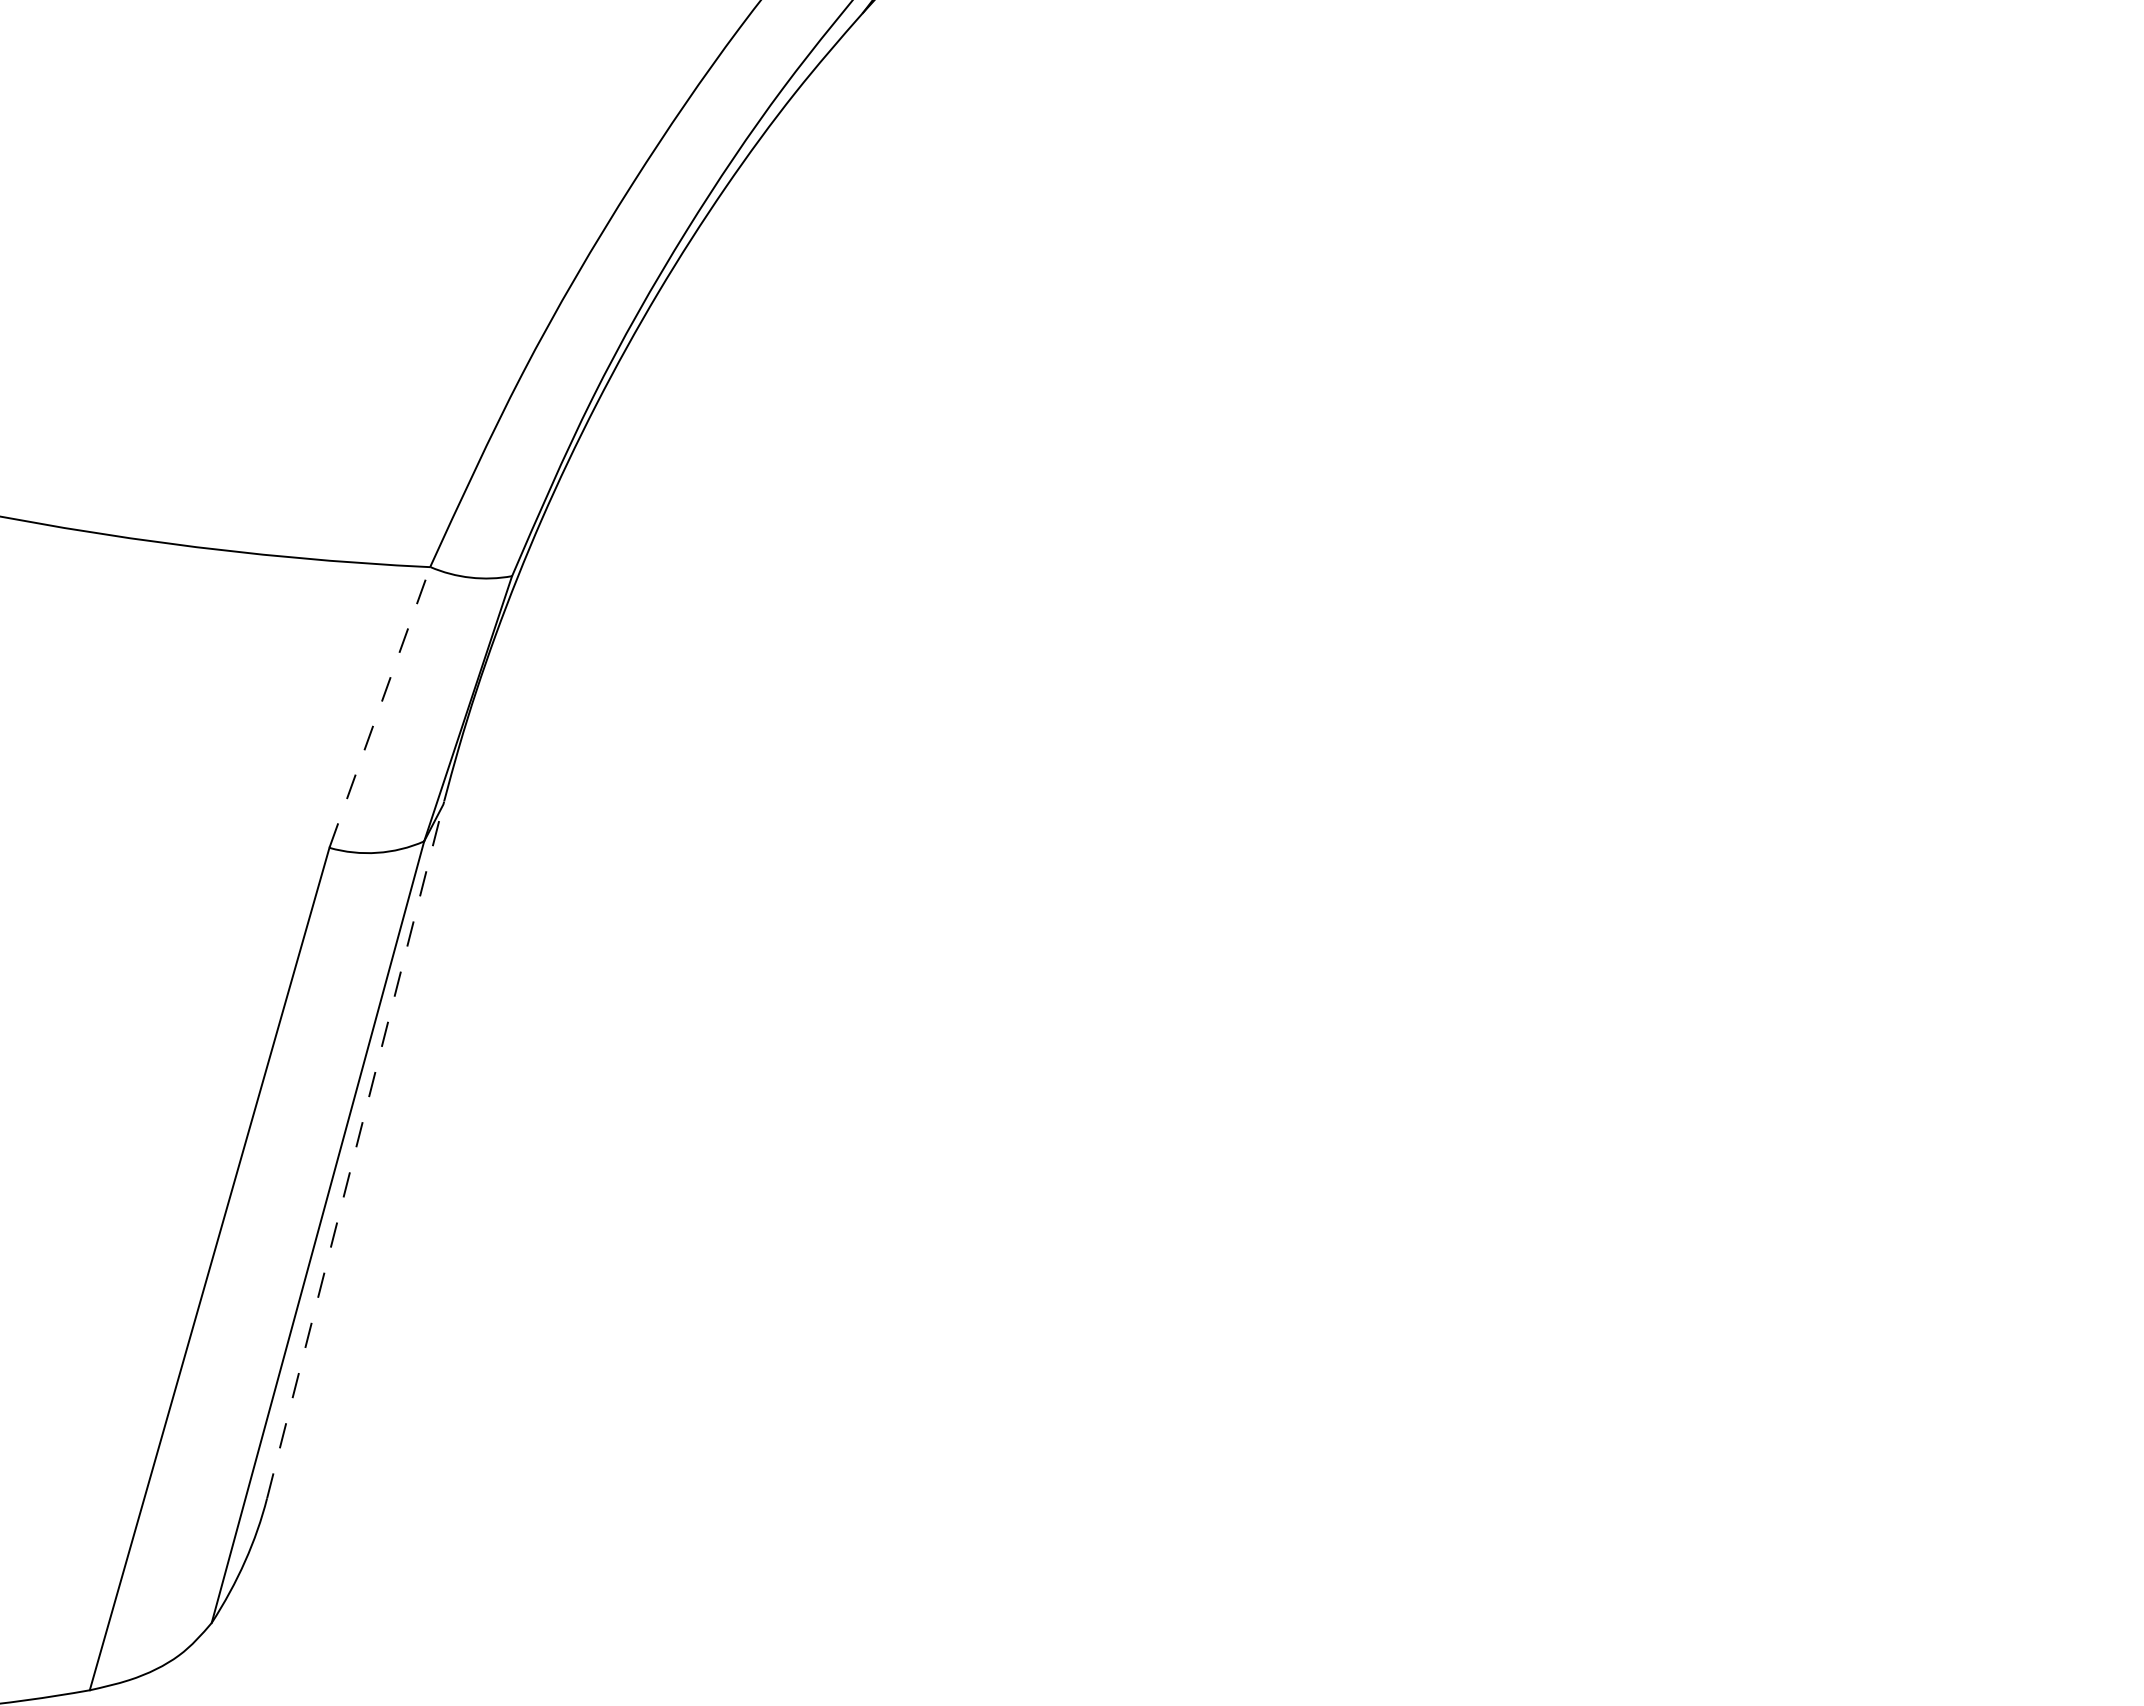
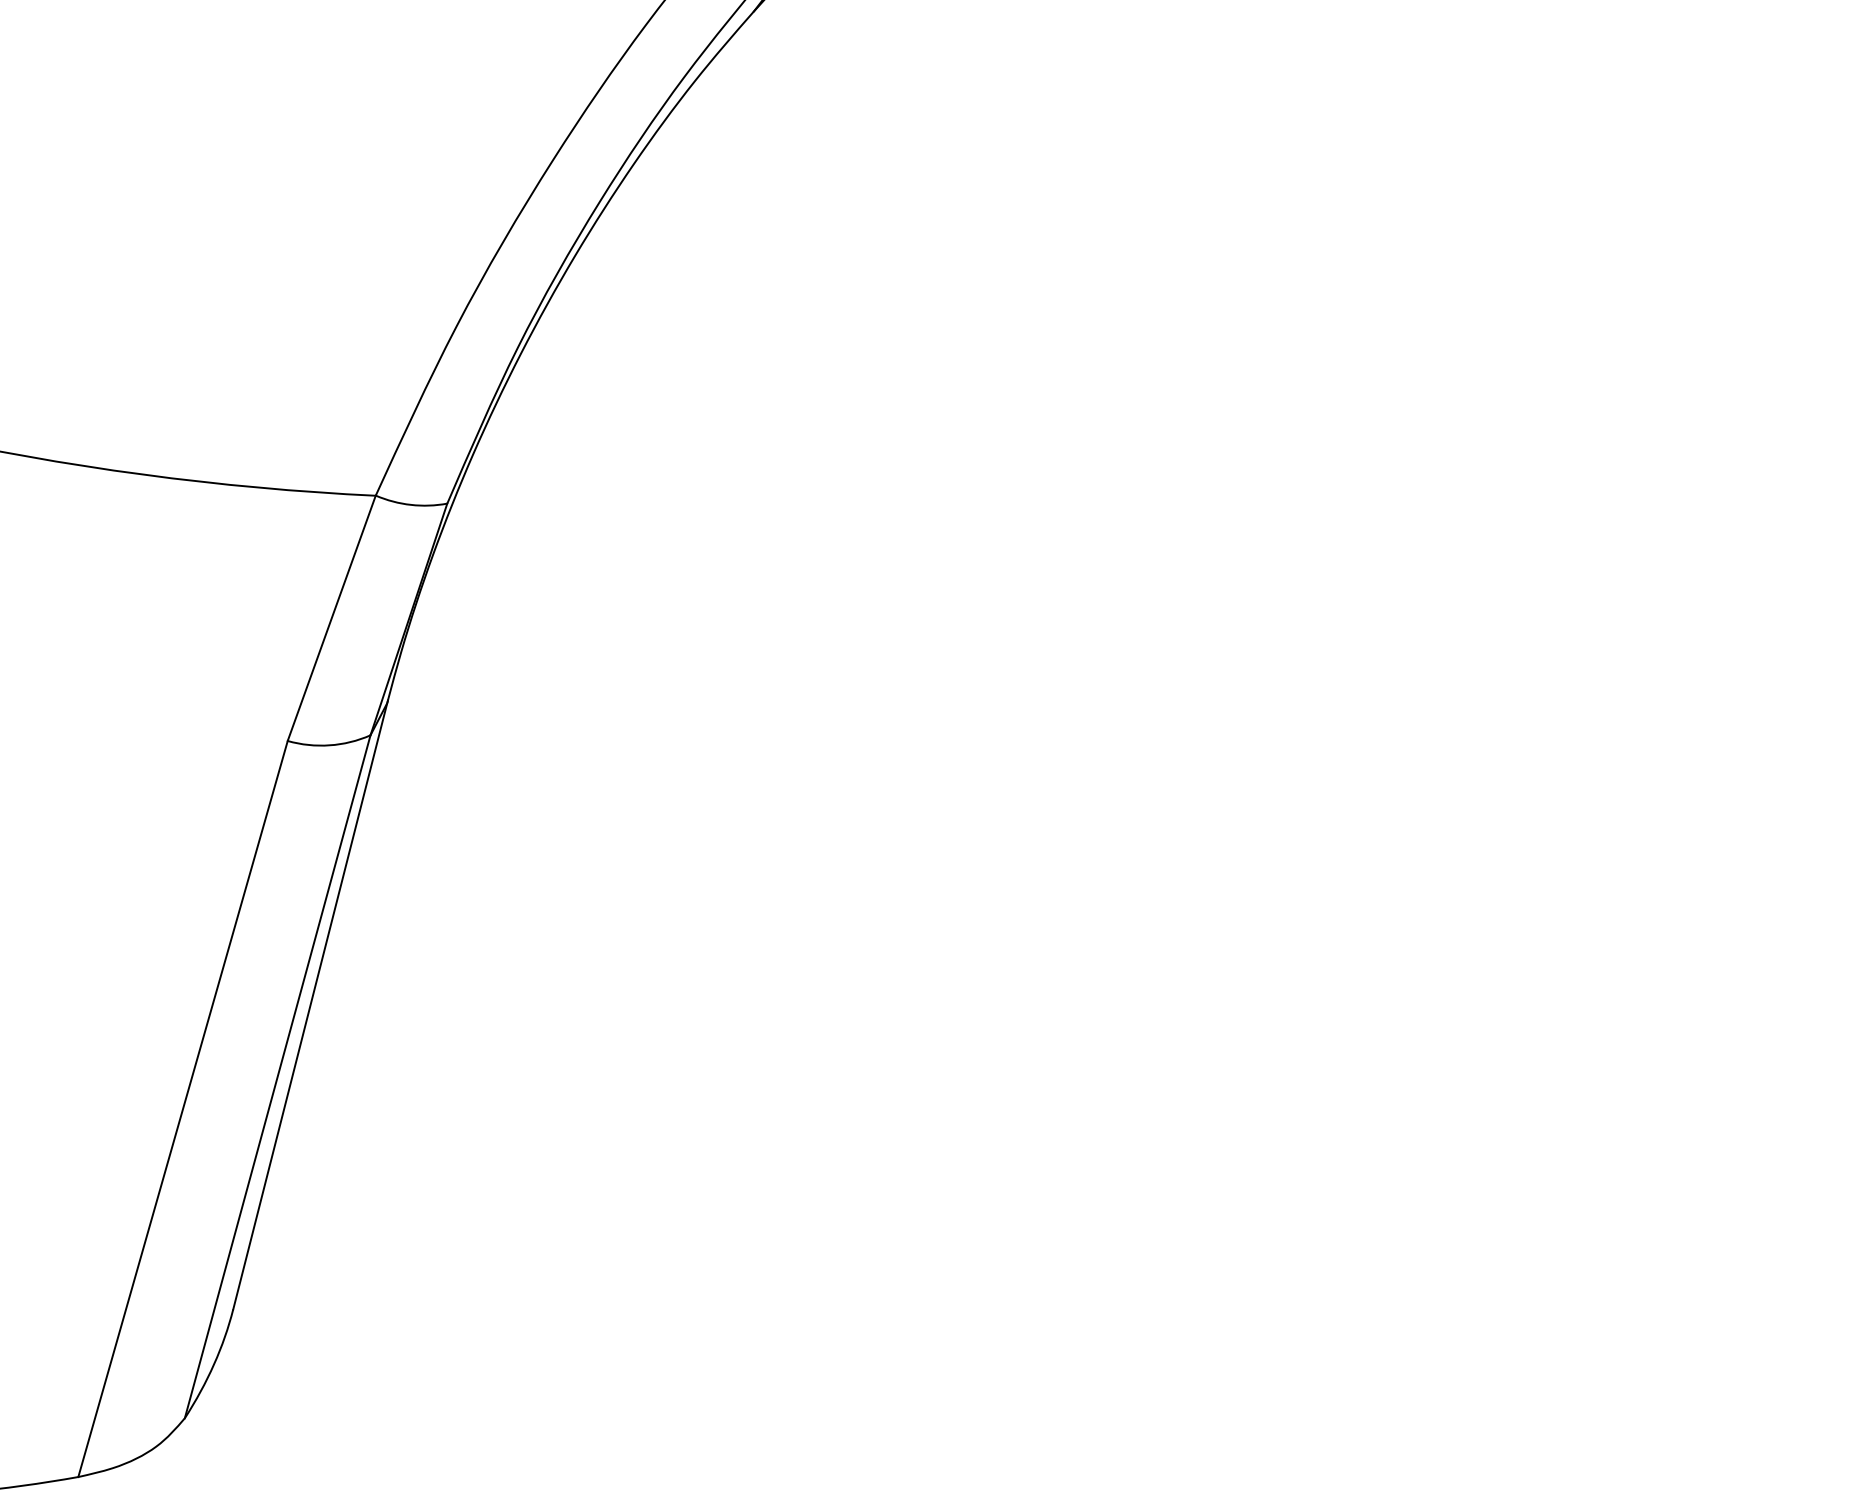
line: (380, 706) -> (332, 617), dashed -> solid
line: (355, 1149) -> (310, 1004), dashed -> solid

